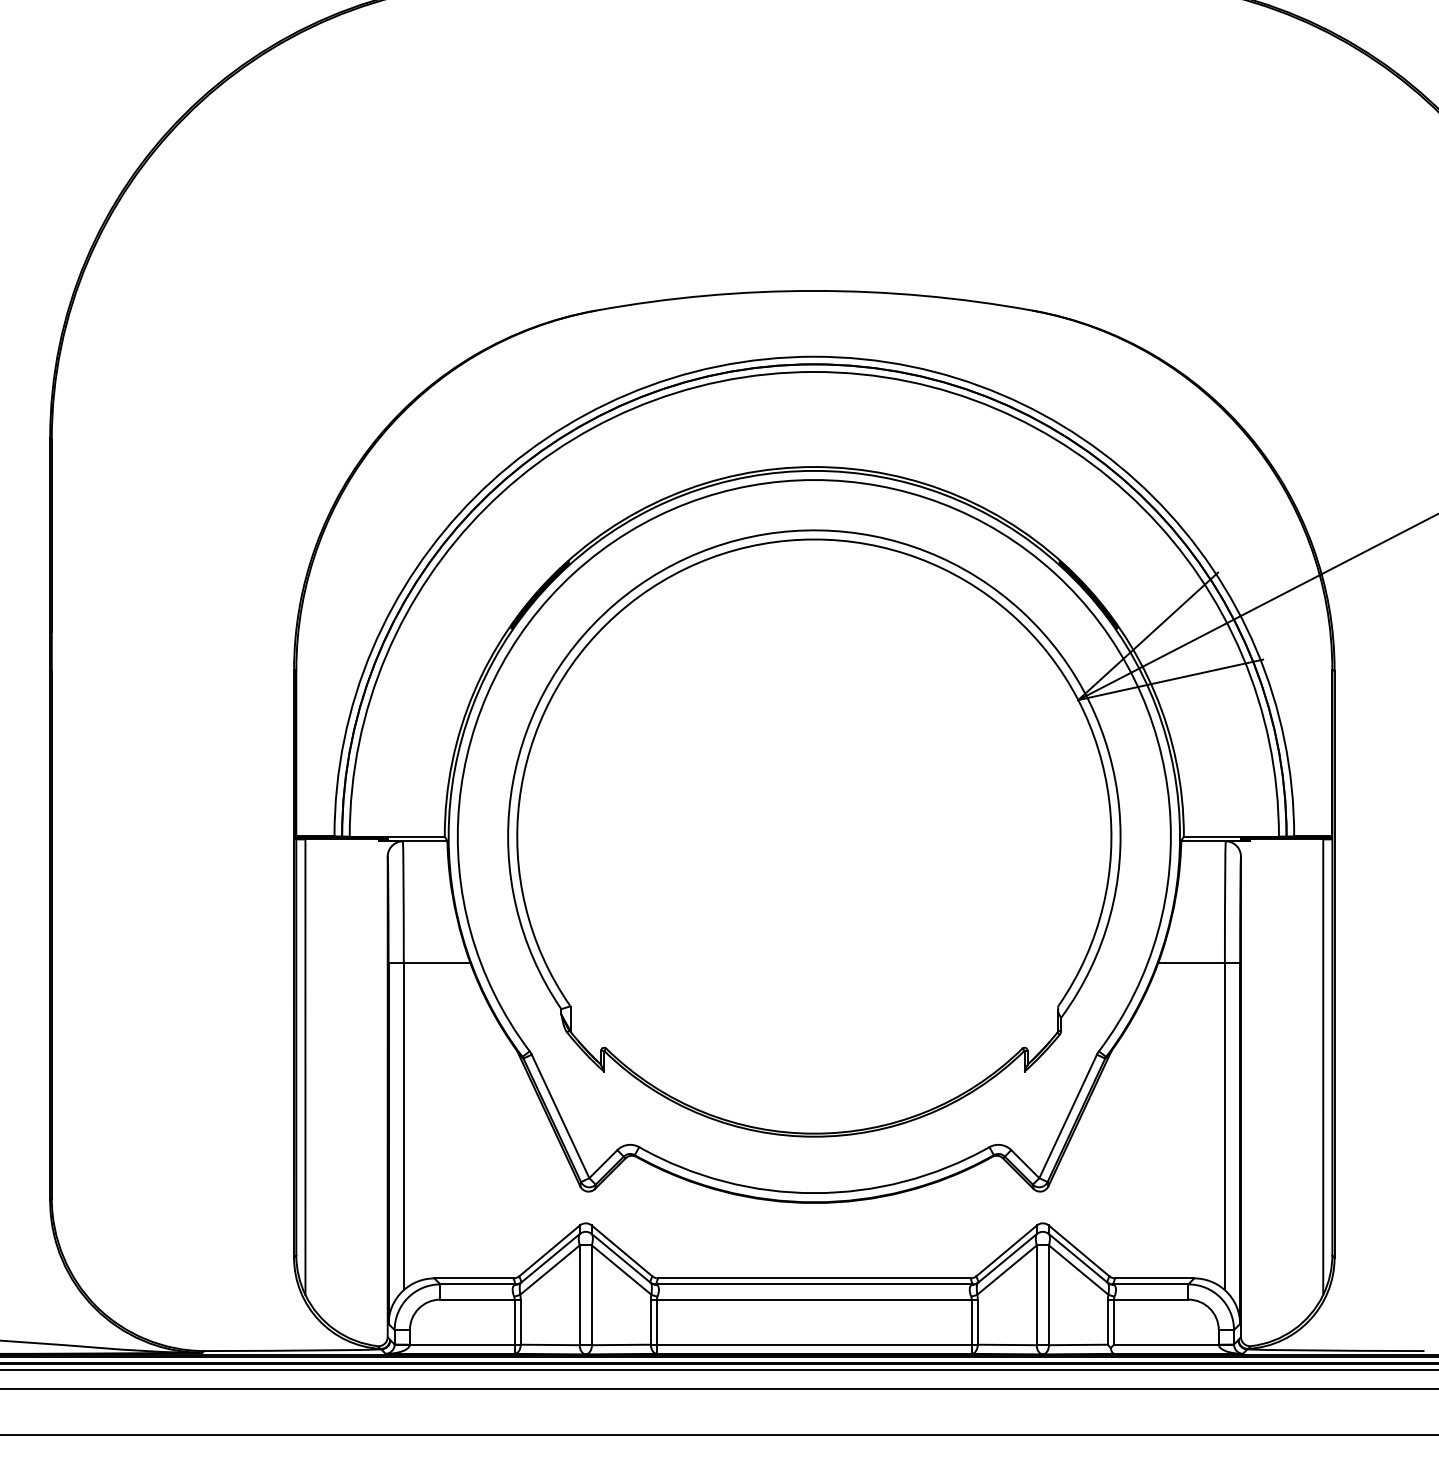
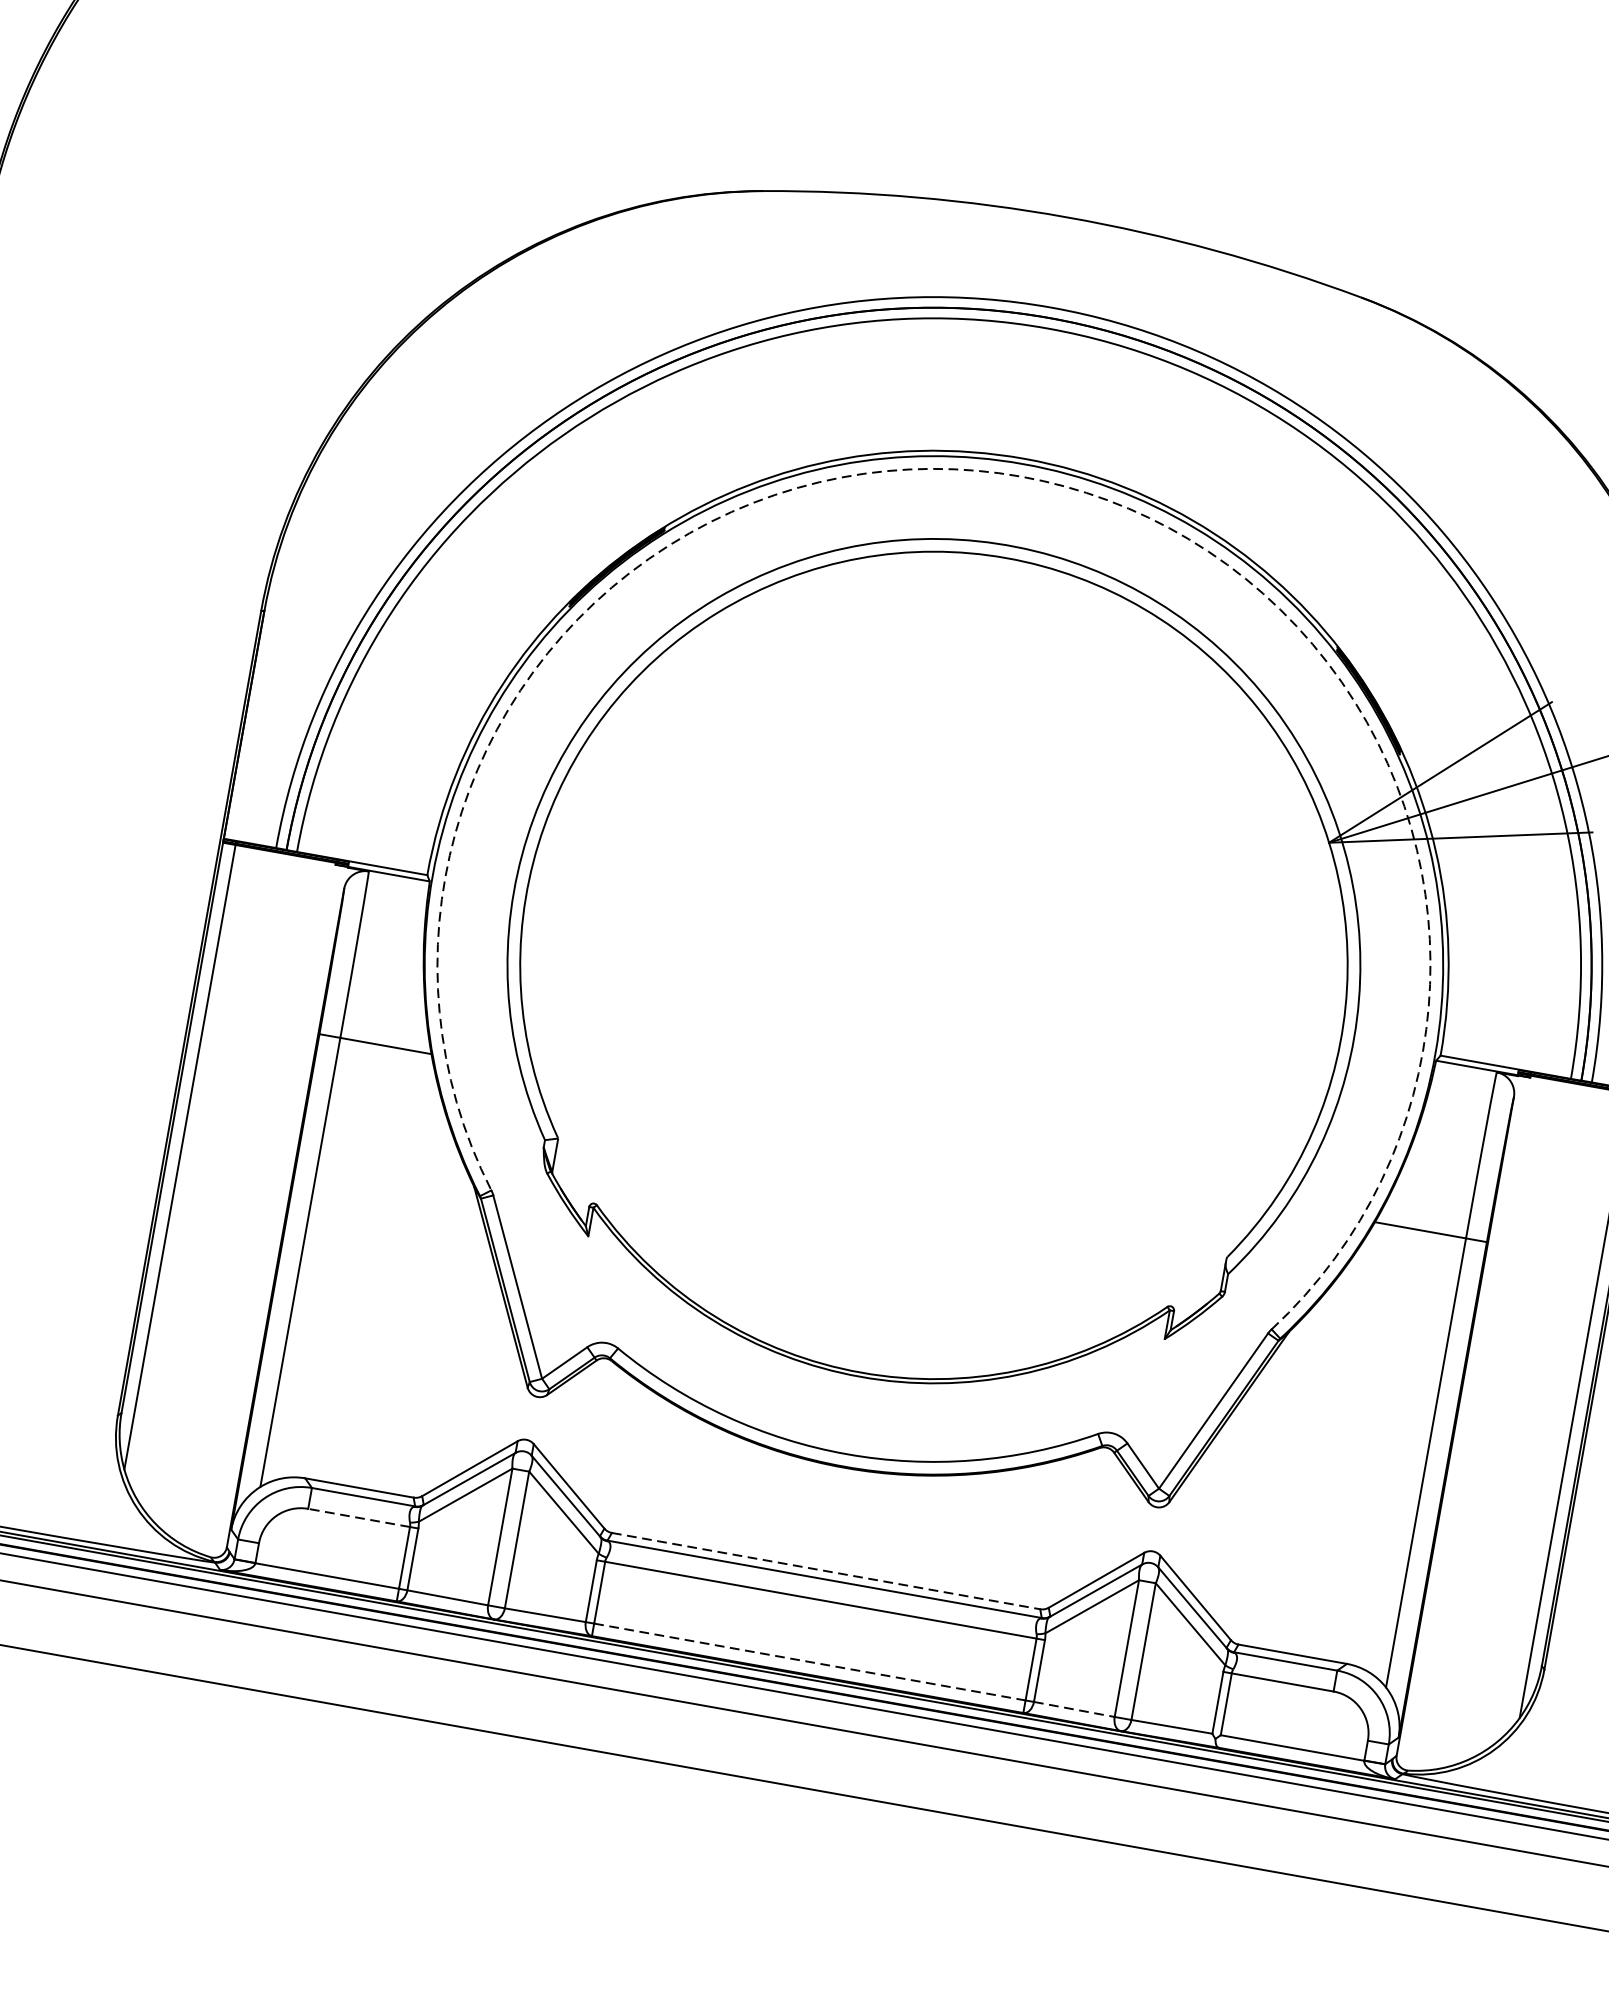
arc: (814, 480) -> (1021, 477), solid -> dashed
line: (814, 1278) -> (826, 1571), solid -> dashed
line: (477, 1299) -> (359, 1517), solid -> dashed
line: (814, 1344) -> (810, 1661), solid -> dashed
line: (1007, 1344) -> (1074, 1708), solid -> dashed

